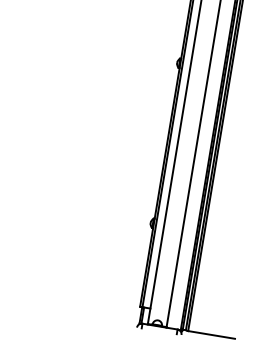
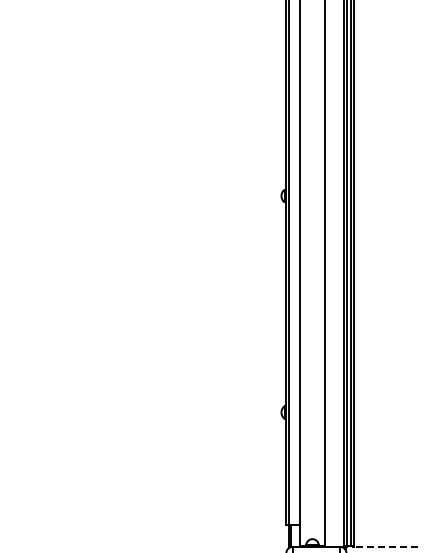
line: (211, 334) -> (386, 546), solid -> dashed

